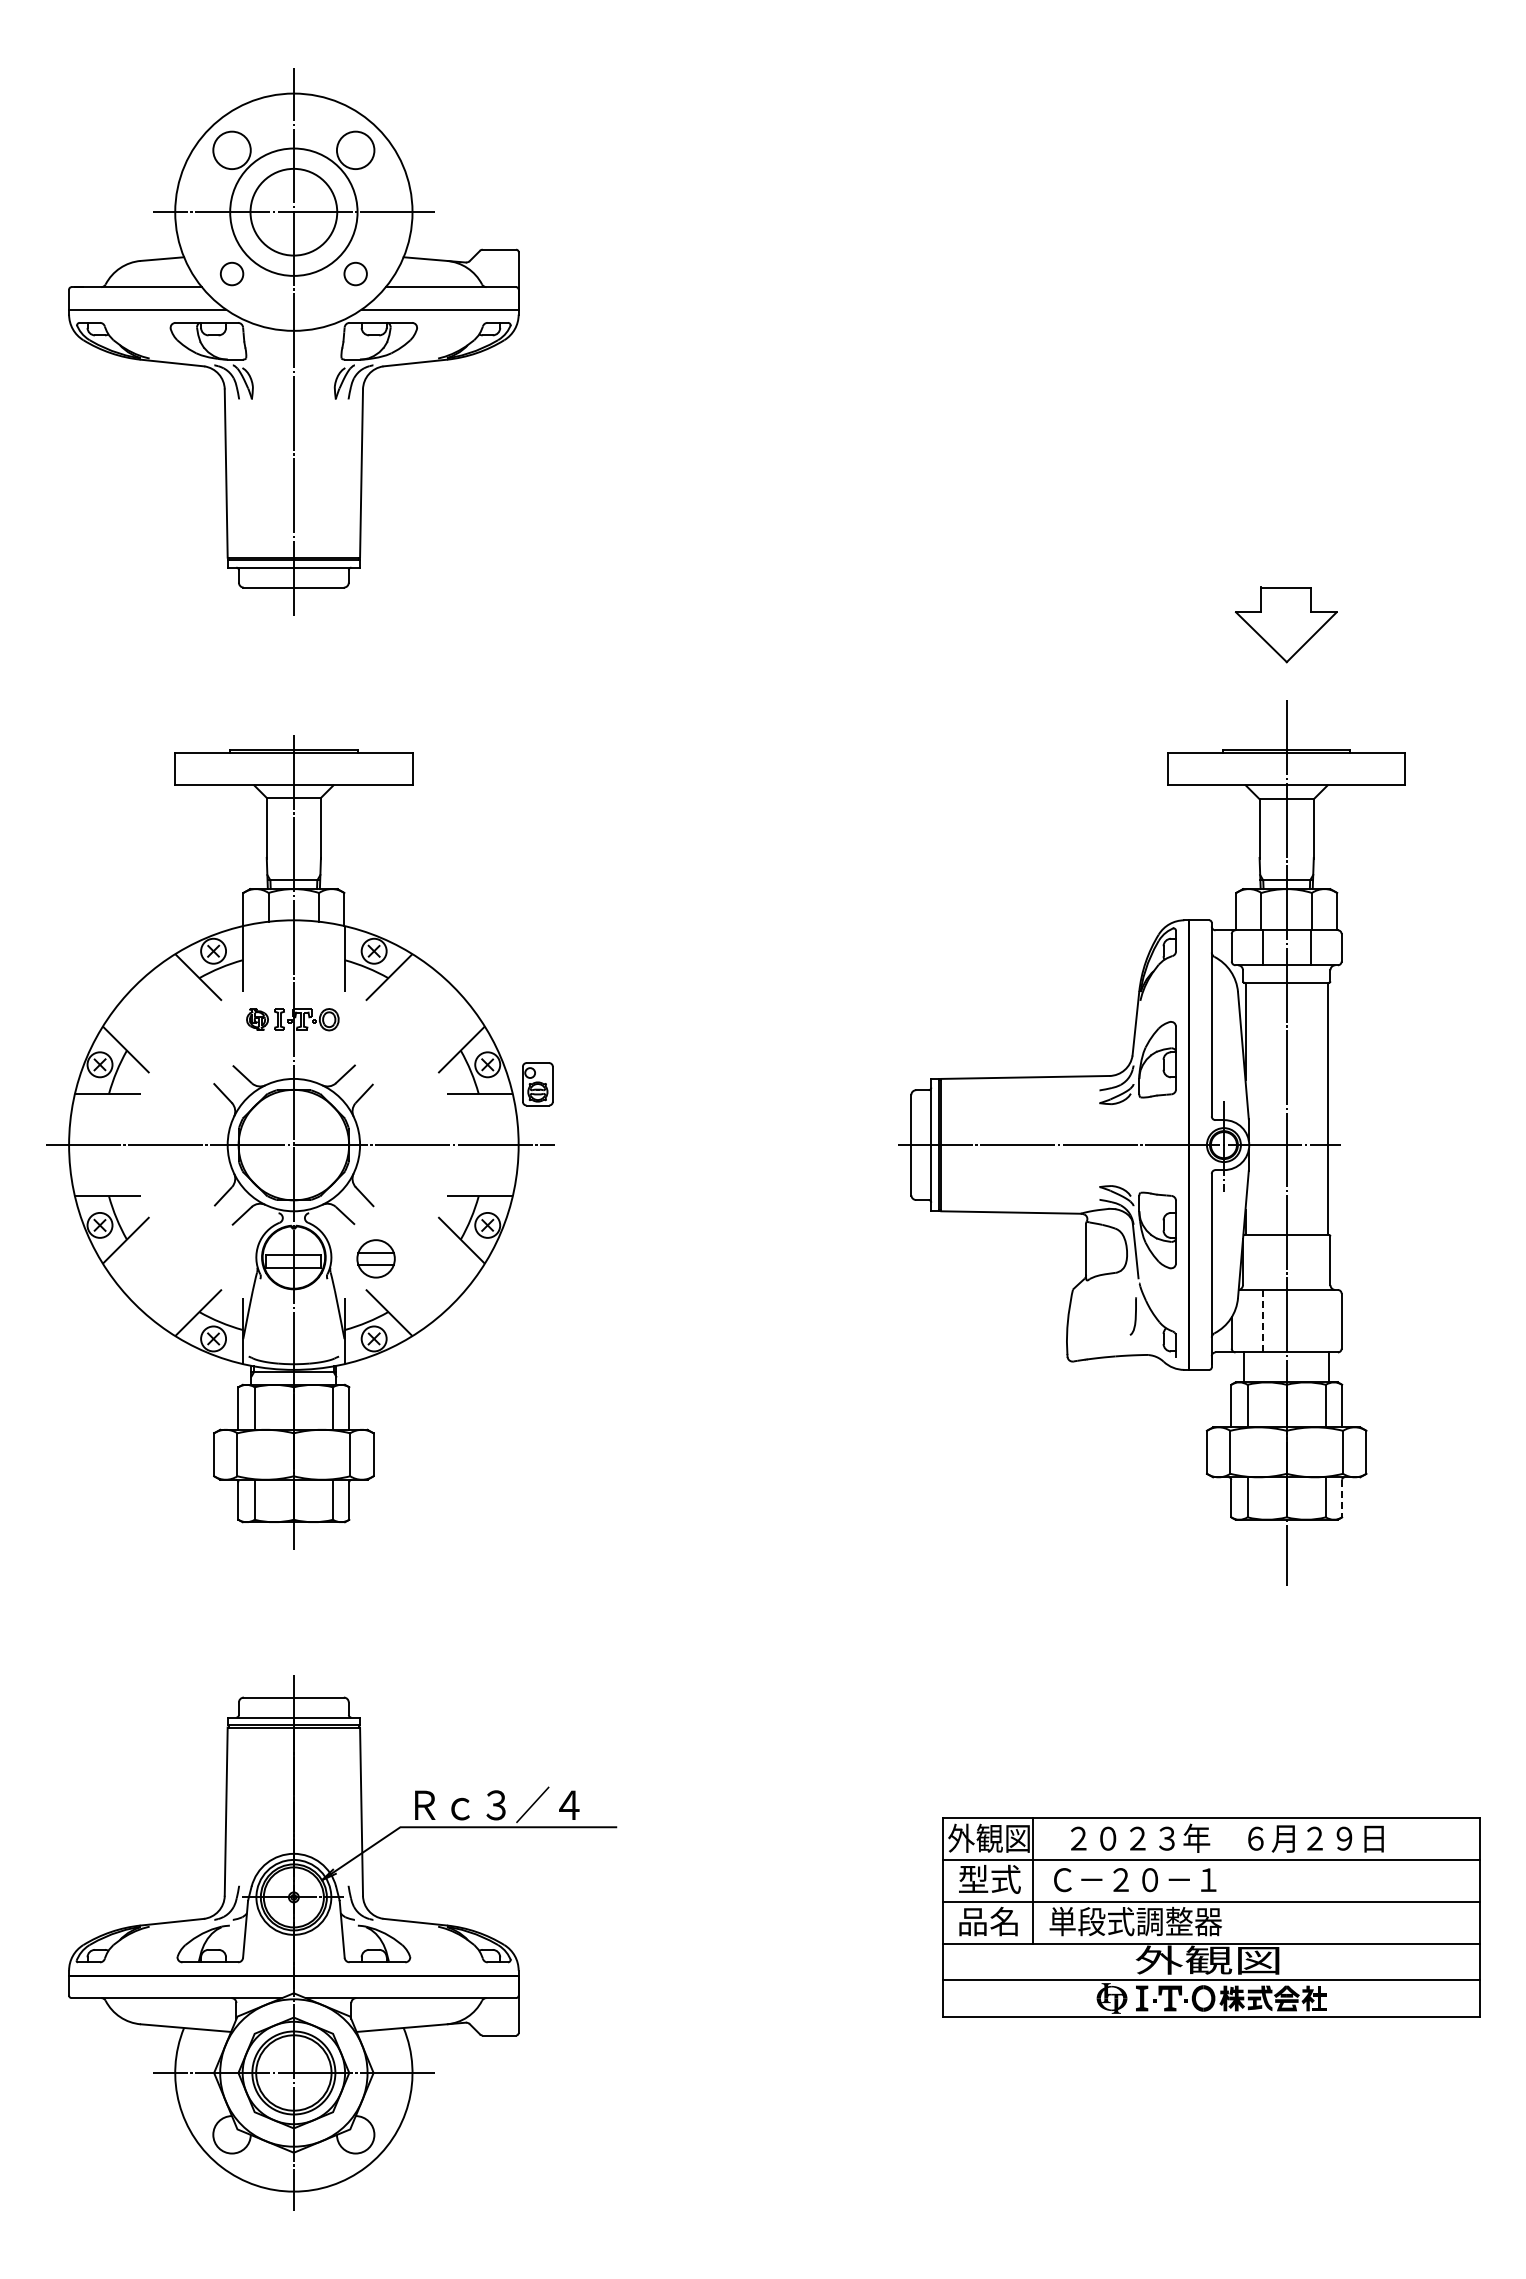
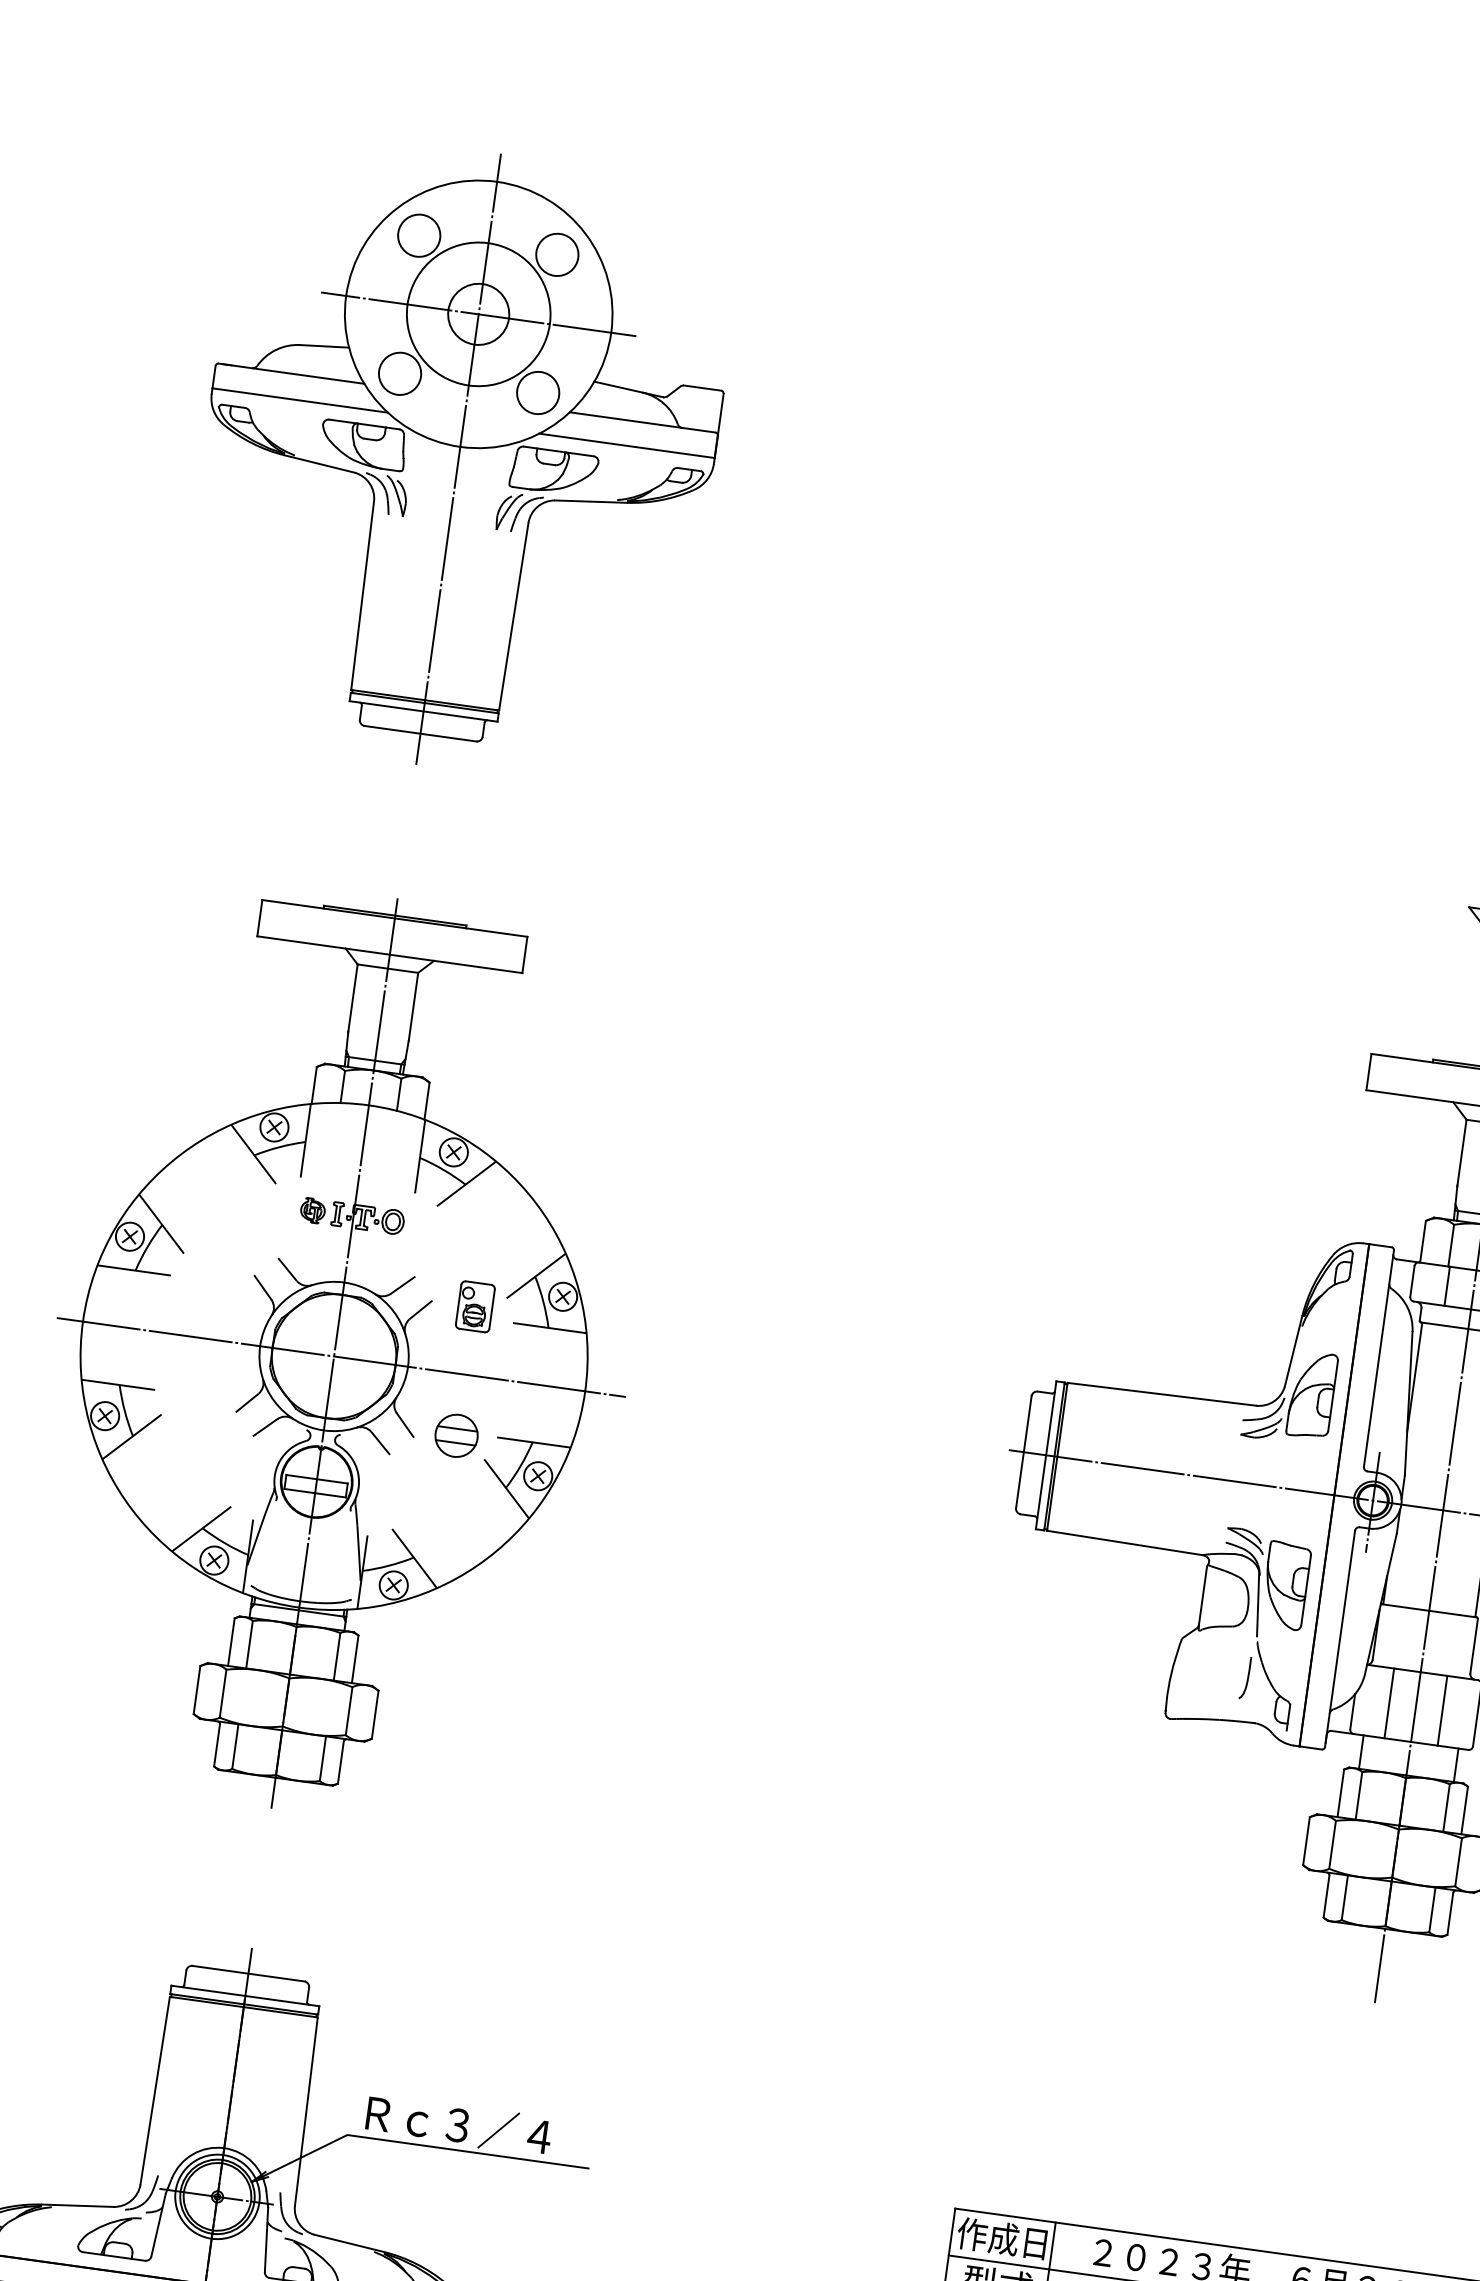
circle: (293, 212) -> (478, 314), size x0.62
circle: (231, 273) -> (399, 373), size x1.67
circle: (355, 273) -> (538, 392), size x1.67
part: (537, 1084) -> (474, 1307), moved
part: (375, 1258) -> (455, 1435), moved
line: (1262, 1320) -> (1388, 1702), dashed -> solid
line: (1310, 1320) -> (1442, 1710), added
line: (1342, 1498) -> (1450, 1913), dashed -> solid
text: (988, 1837) -> (1002, 2237), 外観図 -> 作成日

